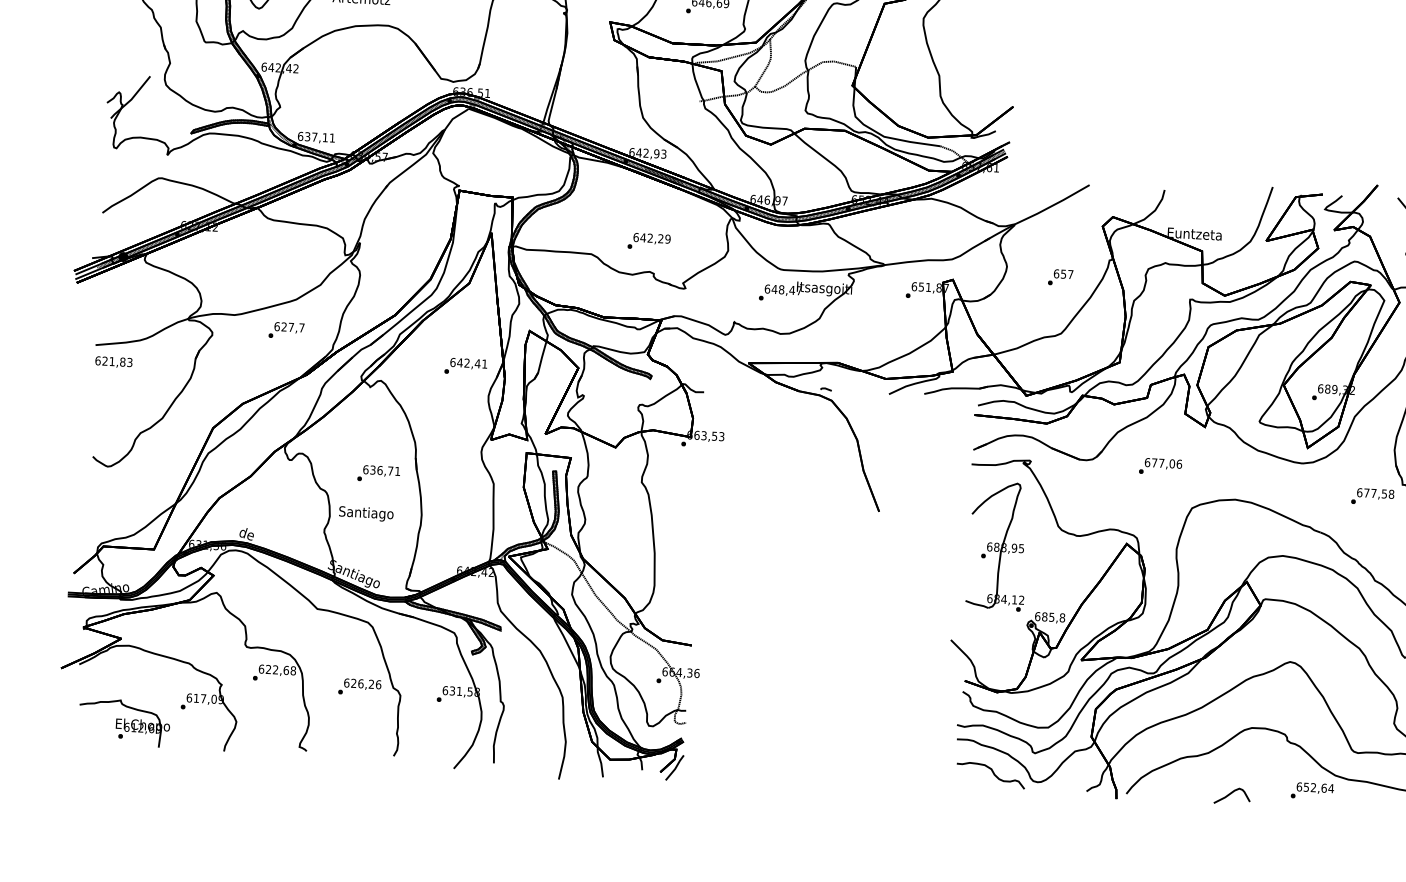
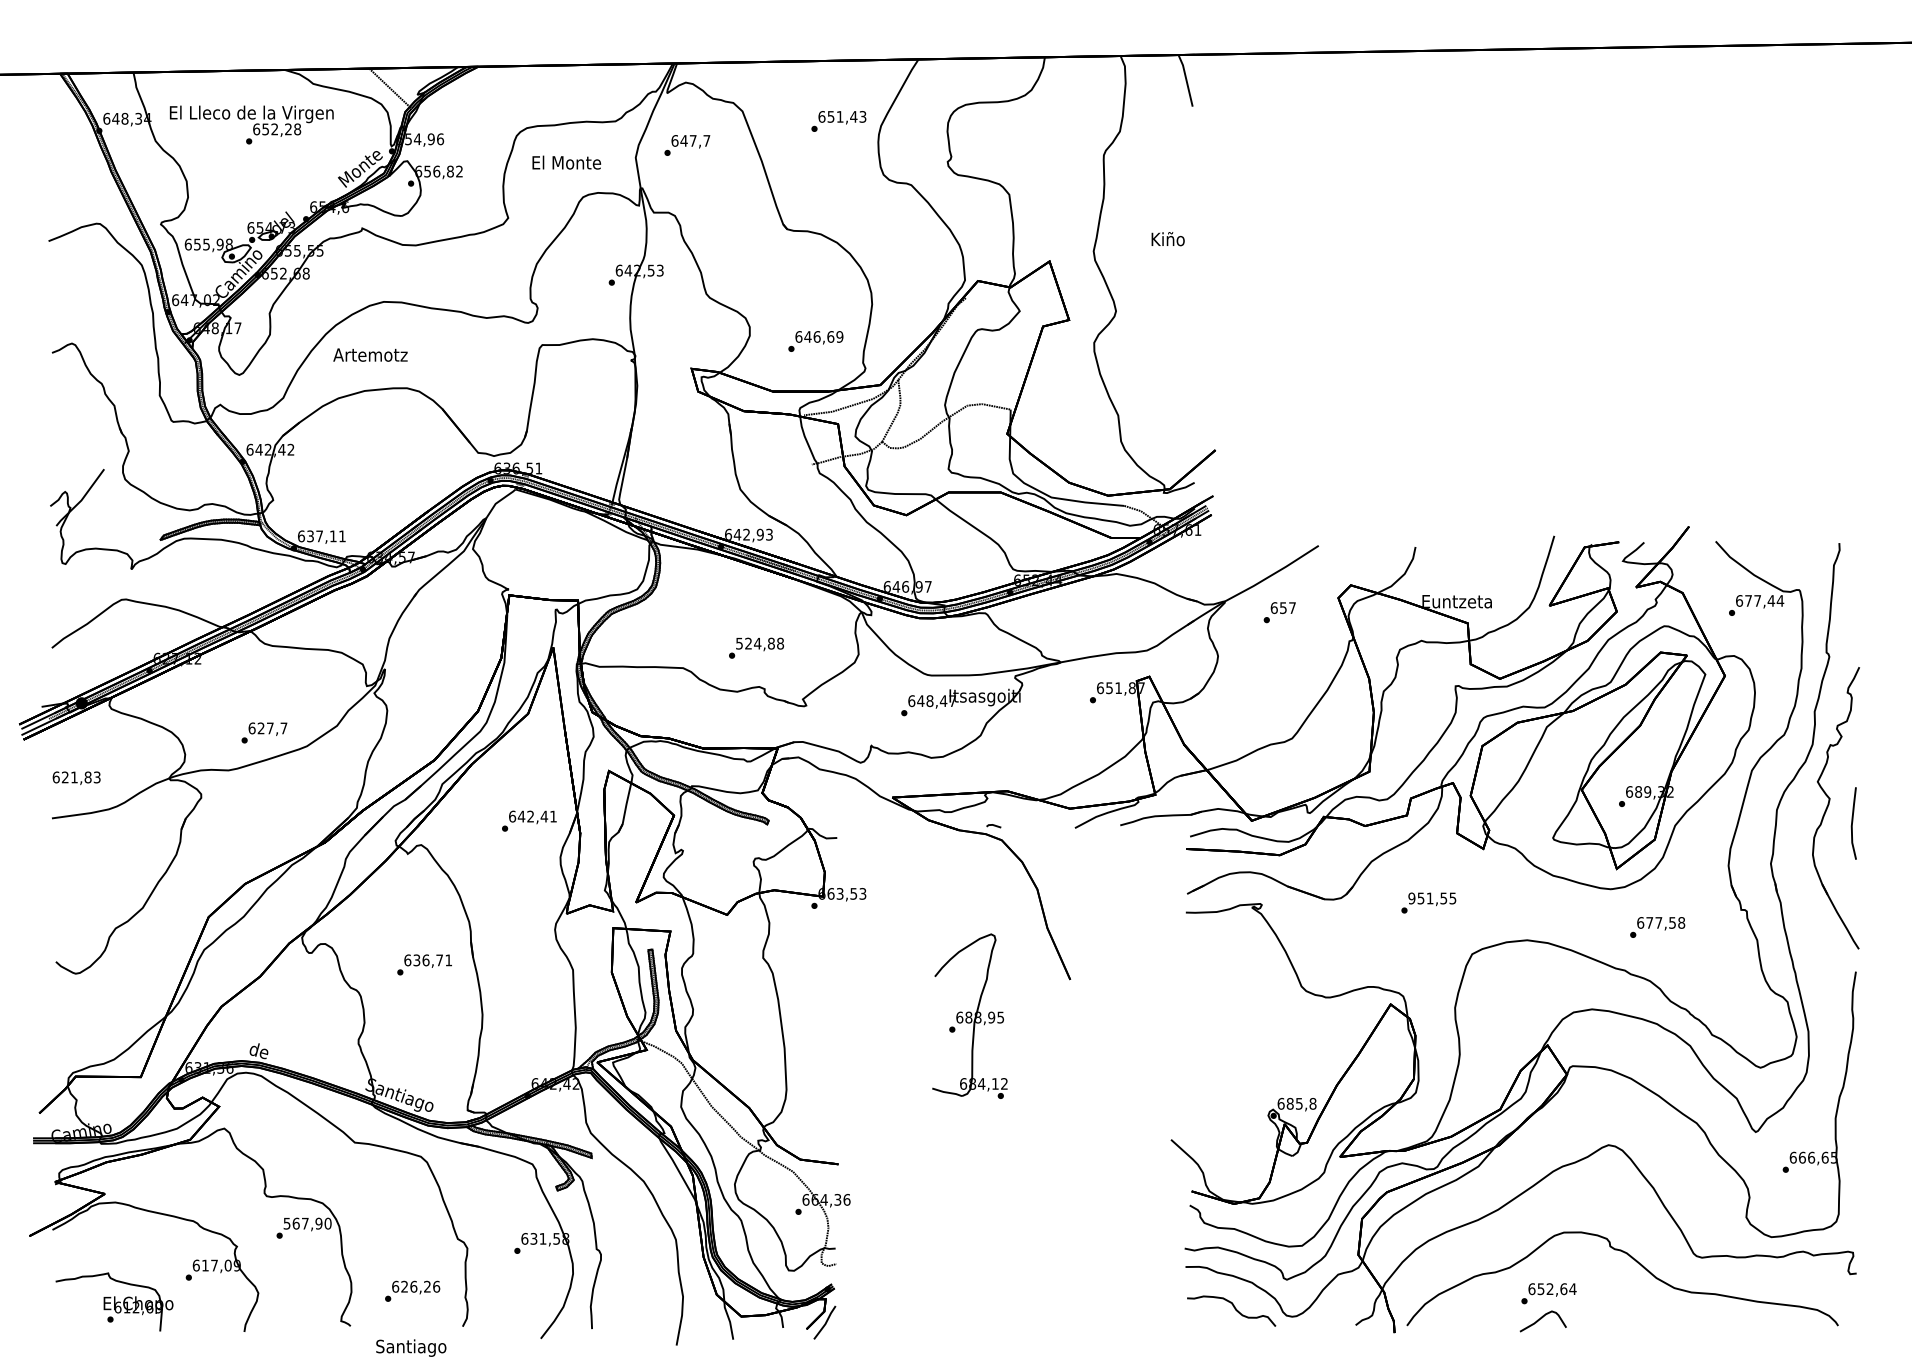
text: (652, 238) -> (760, 643), 642,29 -> 524,88
text: (1060, 277) -> (1279, 612), moved
text: (286, 330) -> (264, 732), moved
text: (113, 361) -> (76, 777), moved
text: (1163, 463) -> (1432, 898), 677,06 -> 951,55
text: (1372, 496) -> (1657, 927), moved
text: (366, 513) -> (411, 1347), moved
part: (997, 545) -> (969, 1015), moved
text: (277, 669) -> (307, 1223), 622,68 -> 567,90
text: (359, 686) -> (412, 1290), moved
text: (1312, 790) -> (1548, 1293), moved

